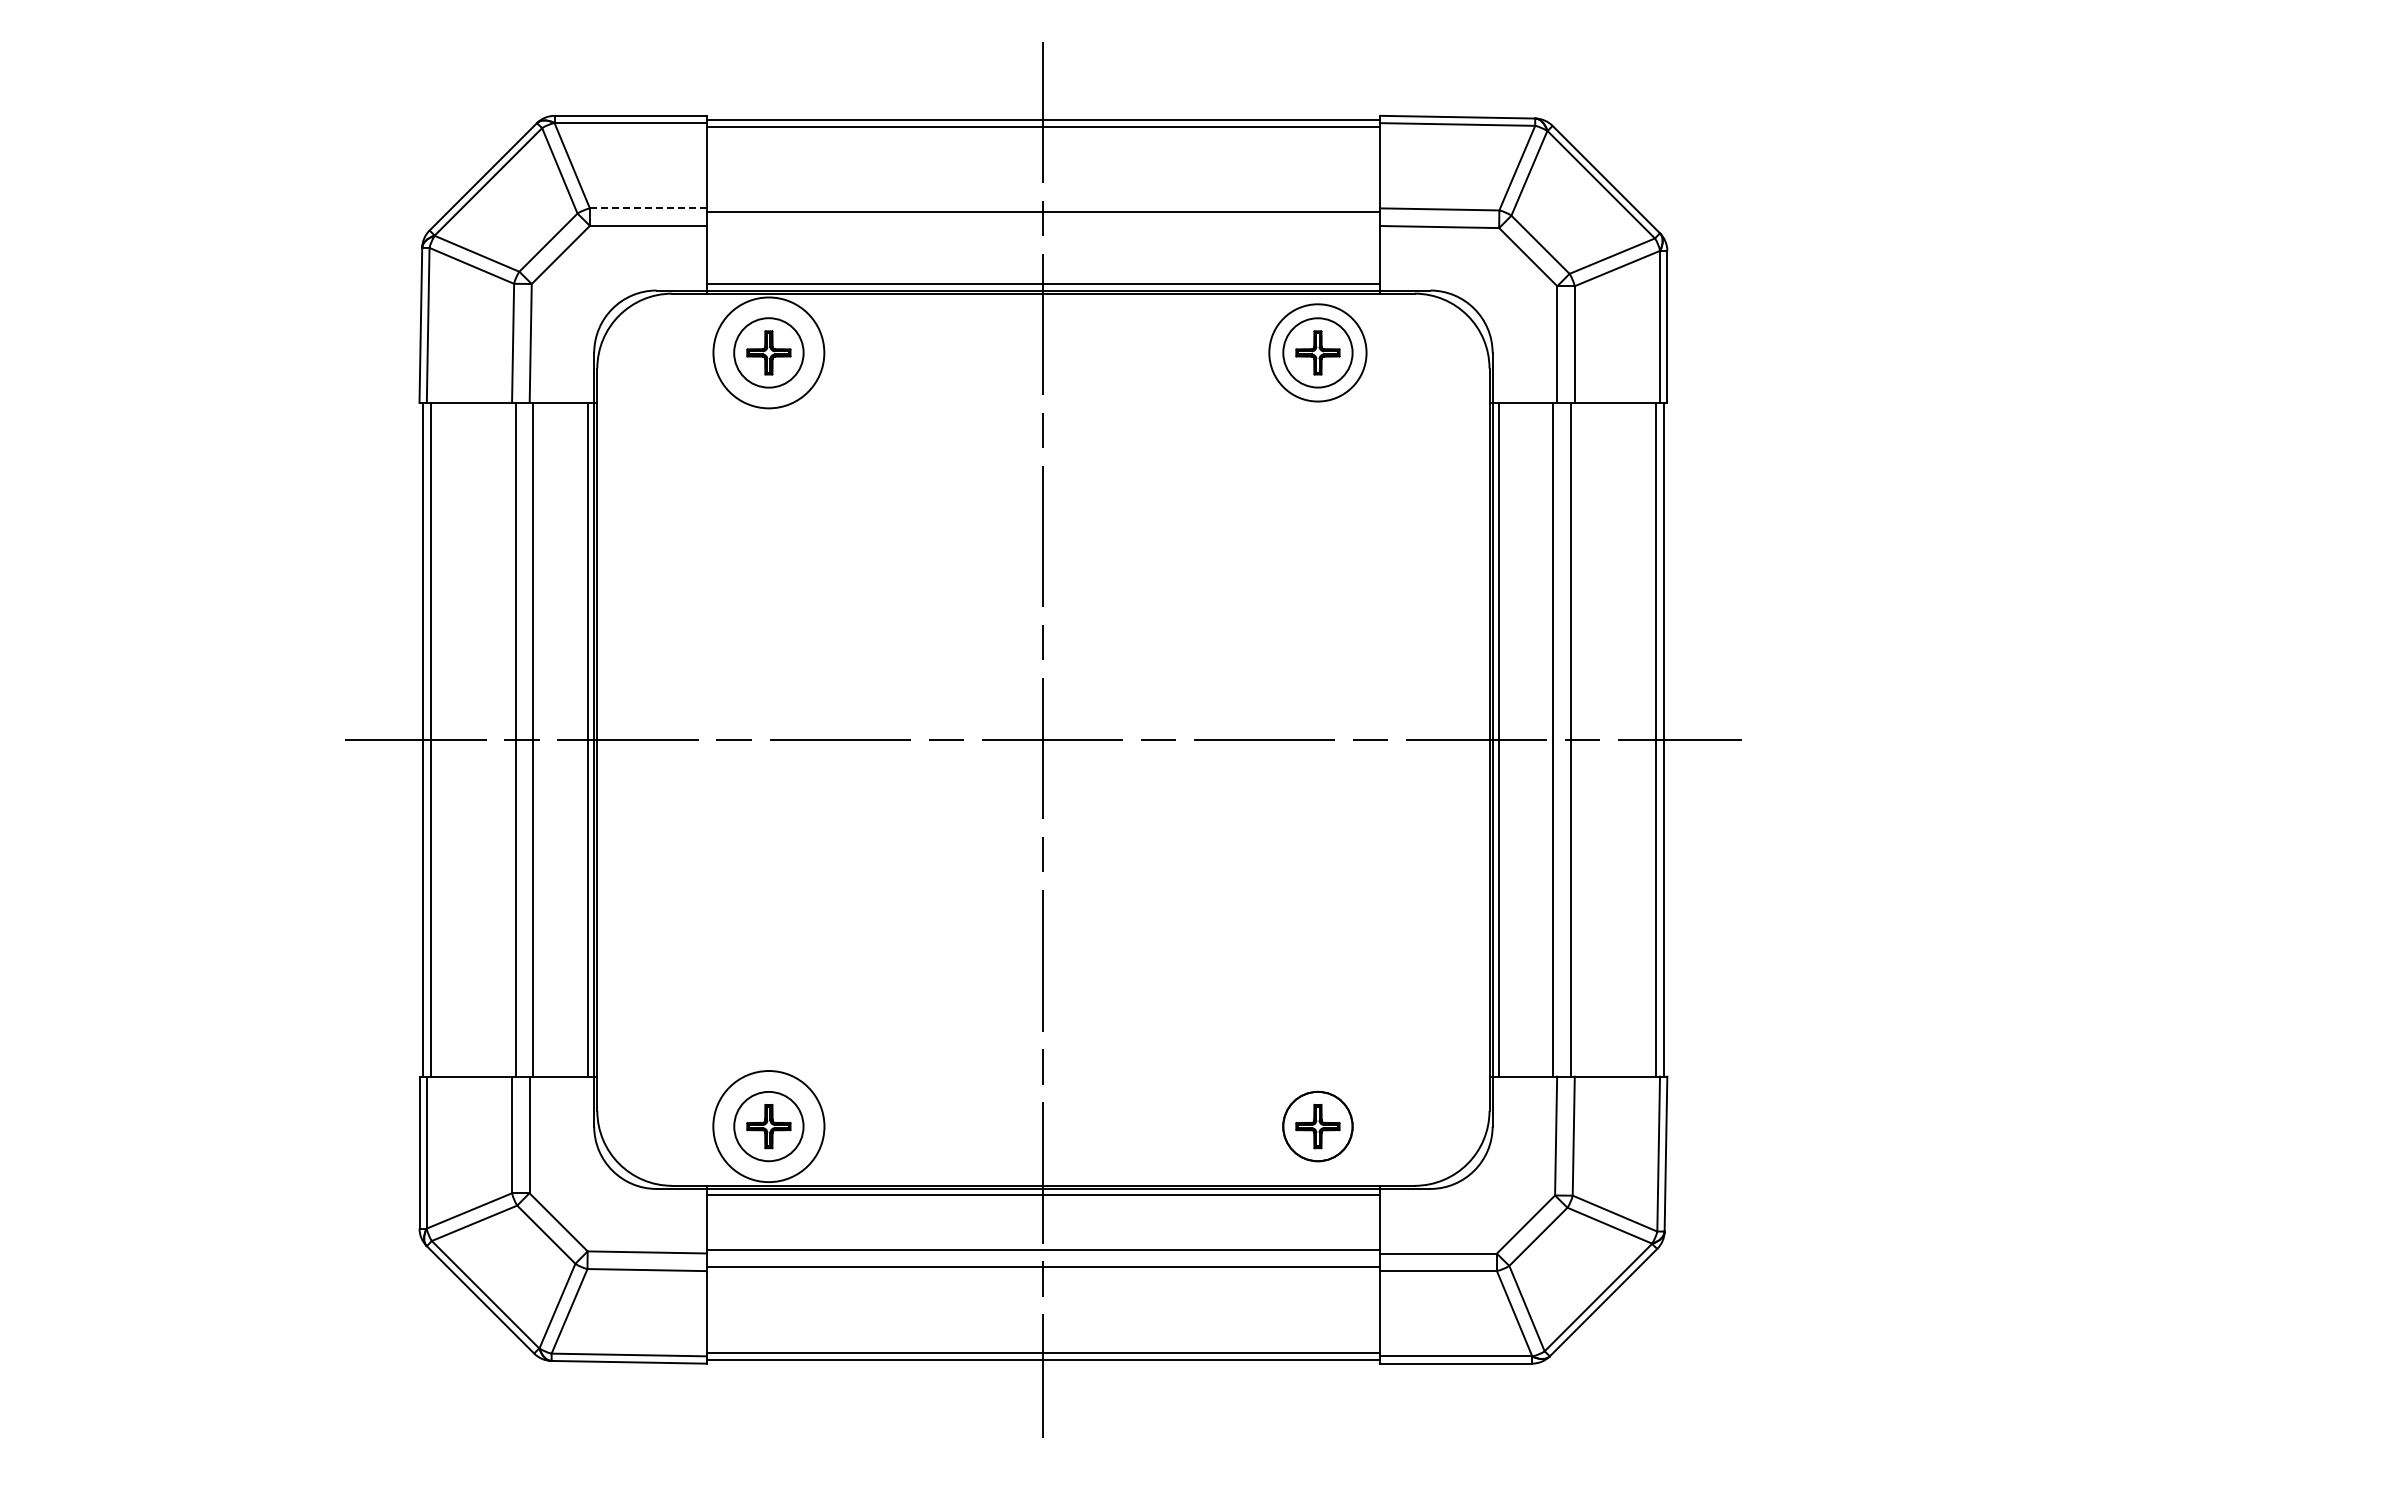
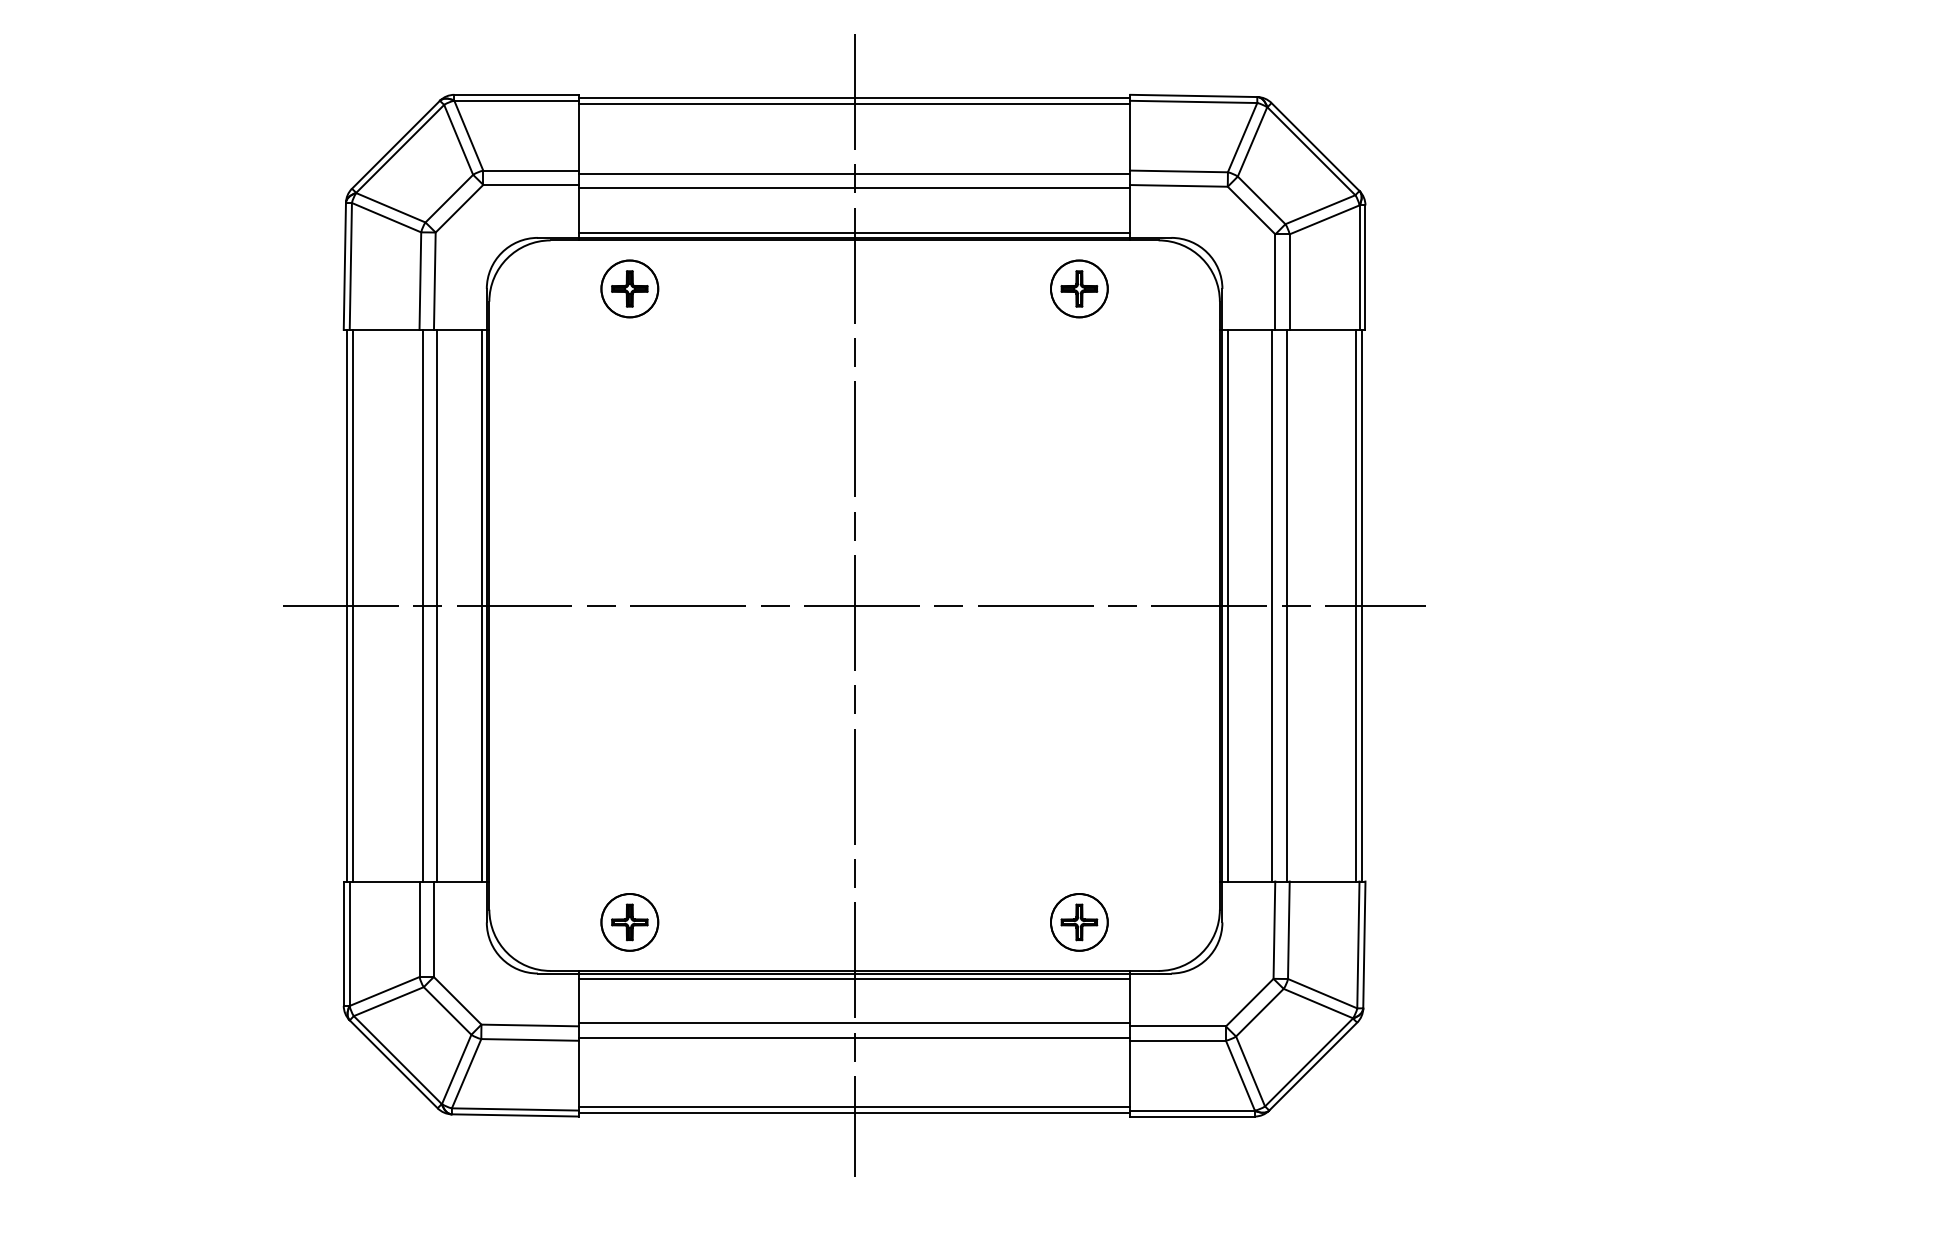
line: (647, 208) -> (530, 170), dashed -> solid
line: (1043, 229) -> (854, 187), added
circle: (768, 352) -> (629, 288), size x0.62
circle: (1317, 352) -> (1079, 288), size x0.71
circle: (768, 1126) -> (629, 922), size x0.62

